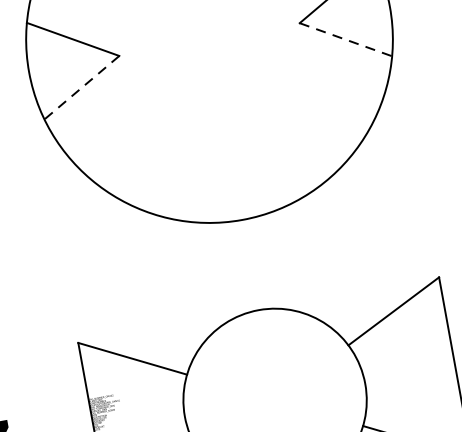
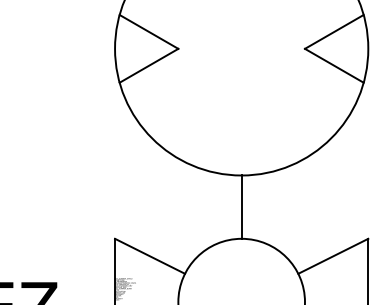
line: (346, 39) -> (334, 65), dashed -> solid
line: (82, 87) -> (149, 65), dashed -> solid
line: (250, 264) -> (241, 206), added

